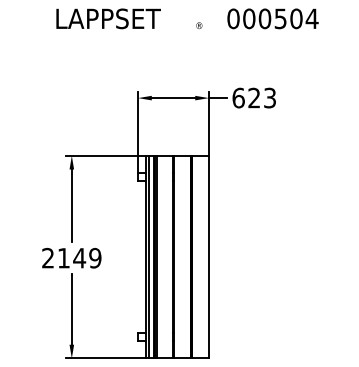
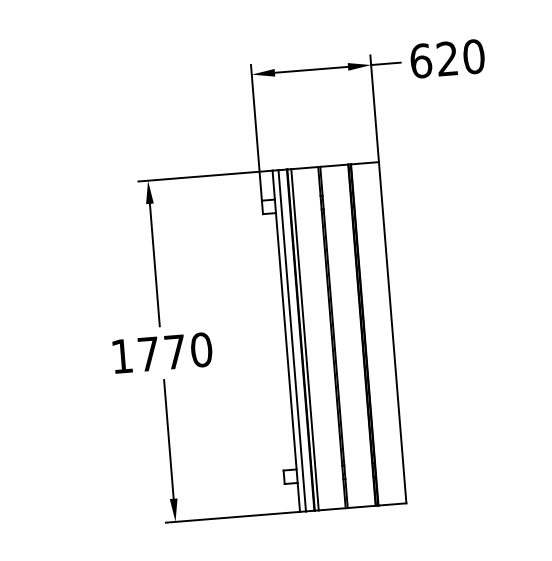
text: (270, 97) -> (474, 55), 623 -> 620
text: (71, 257) -> (161, 351), 2149 -> 1770

